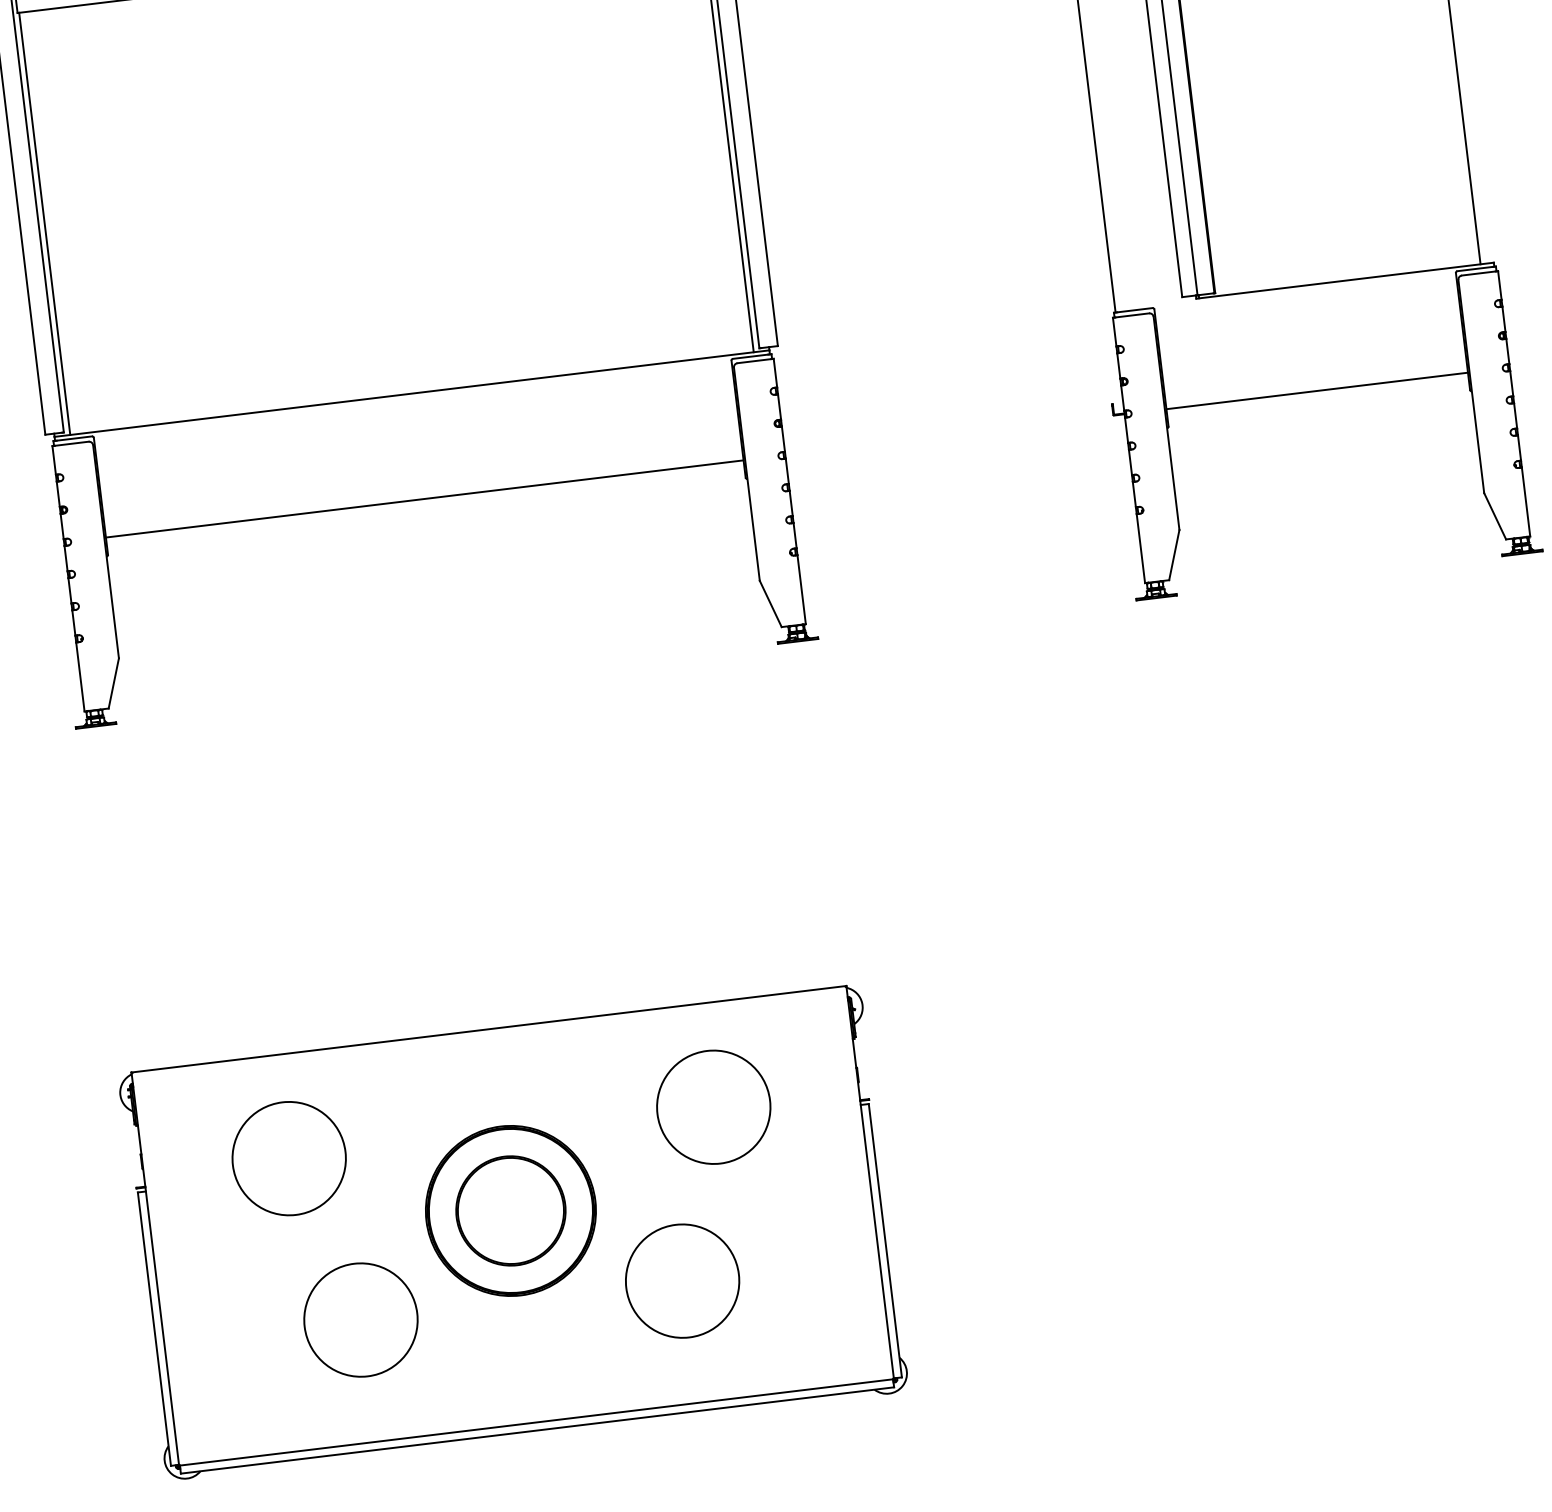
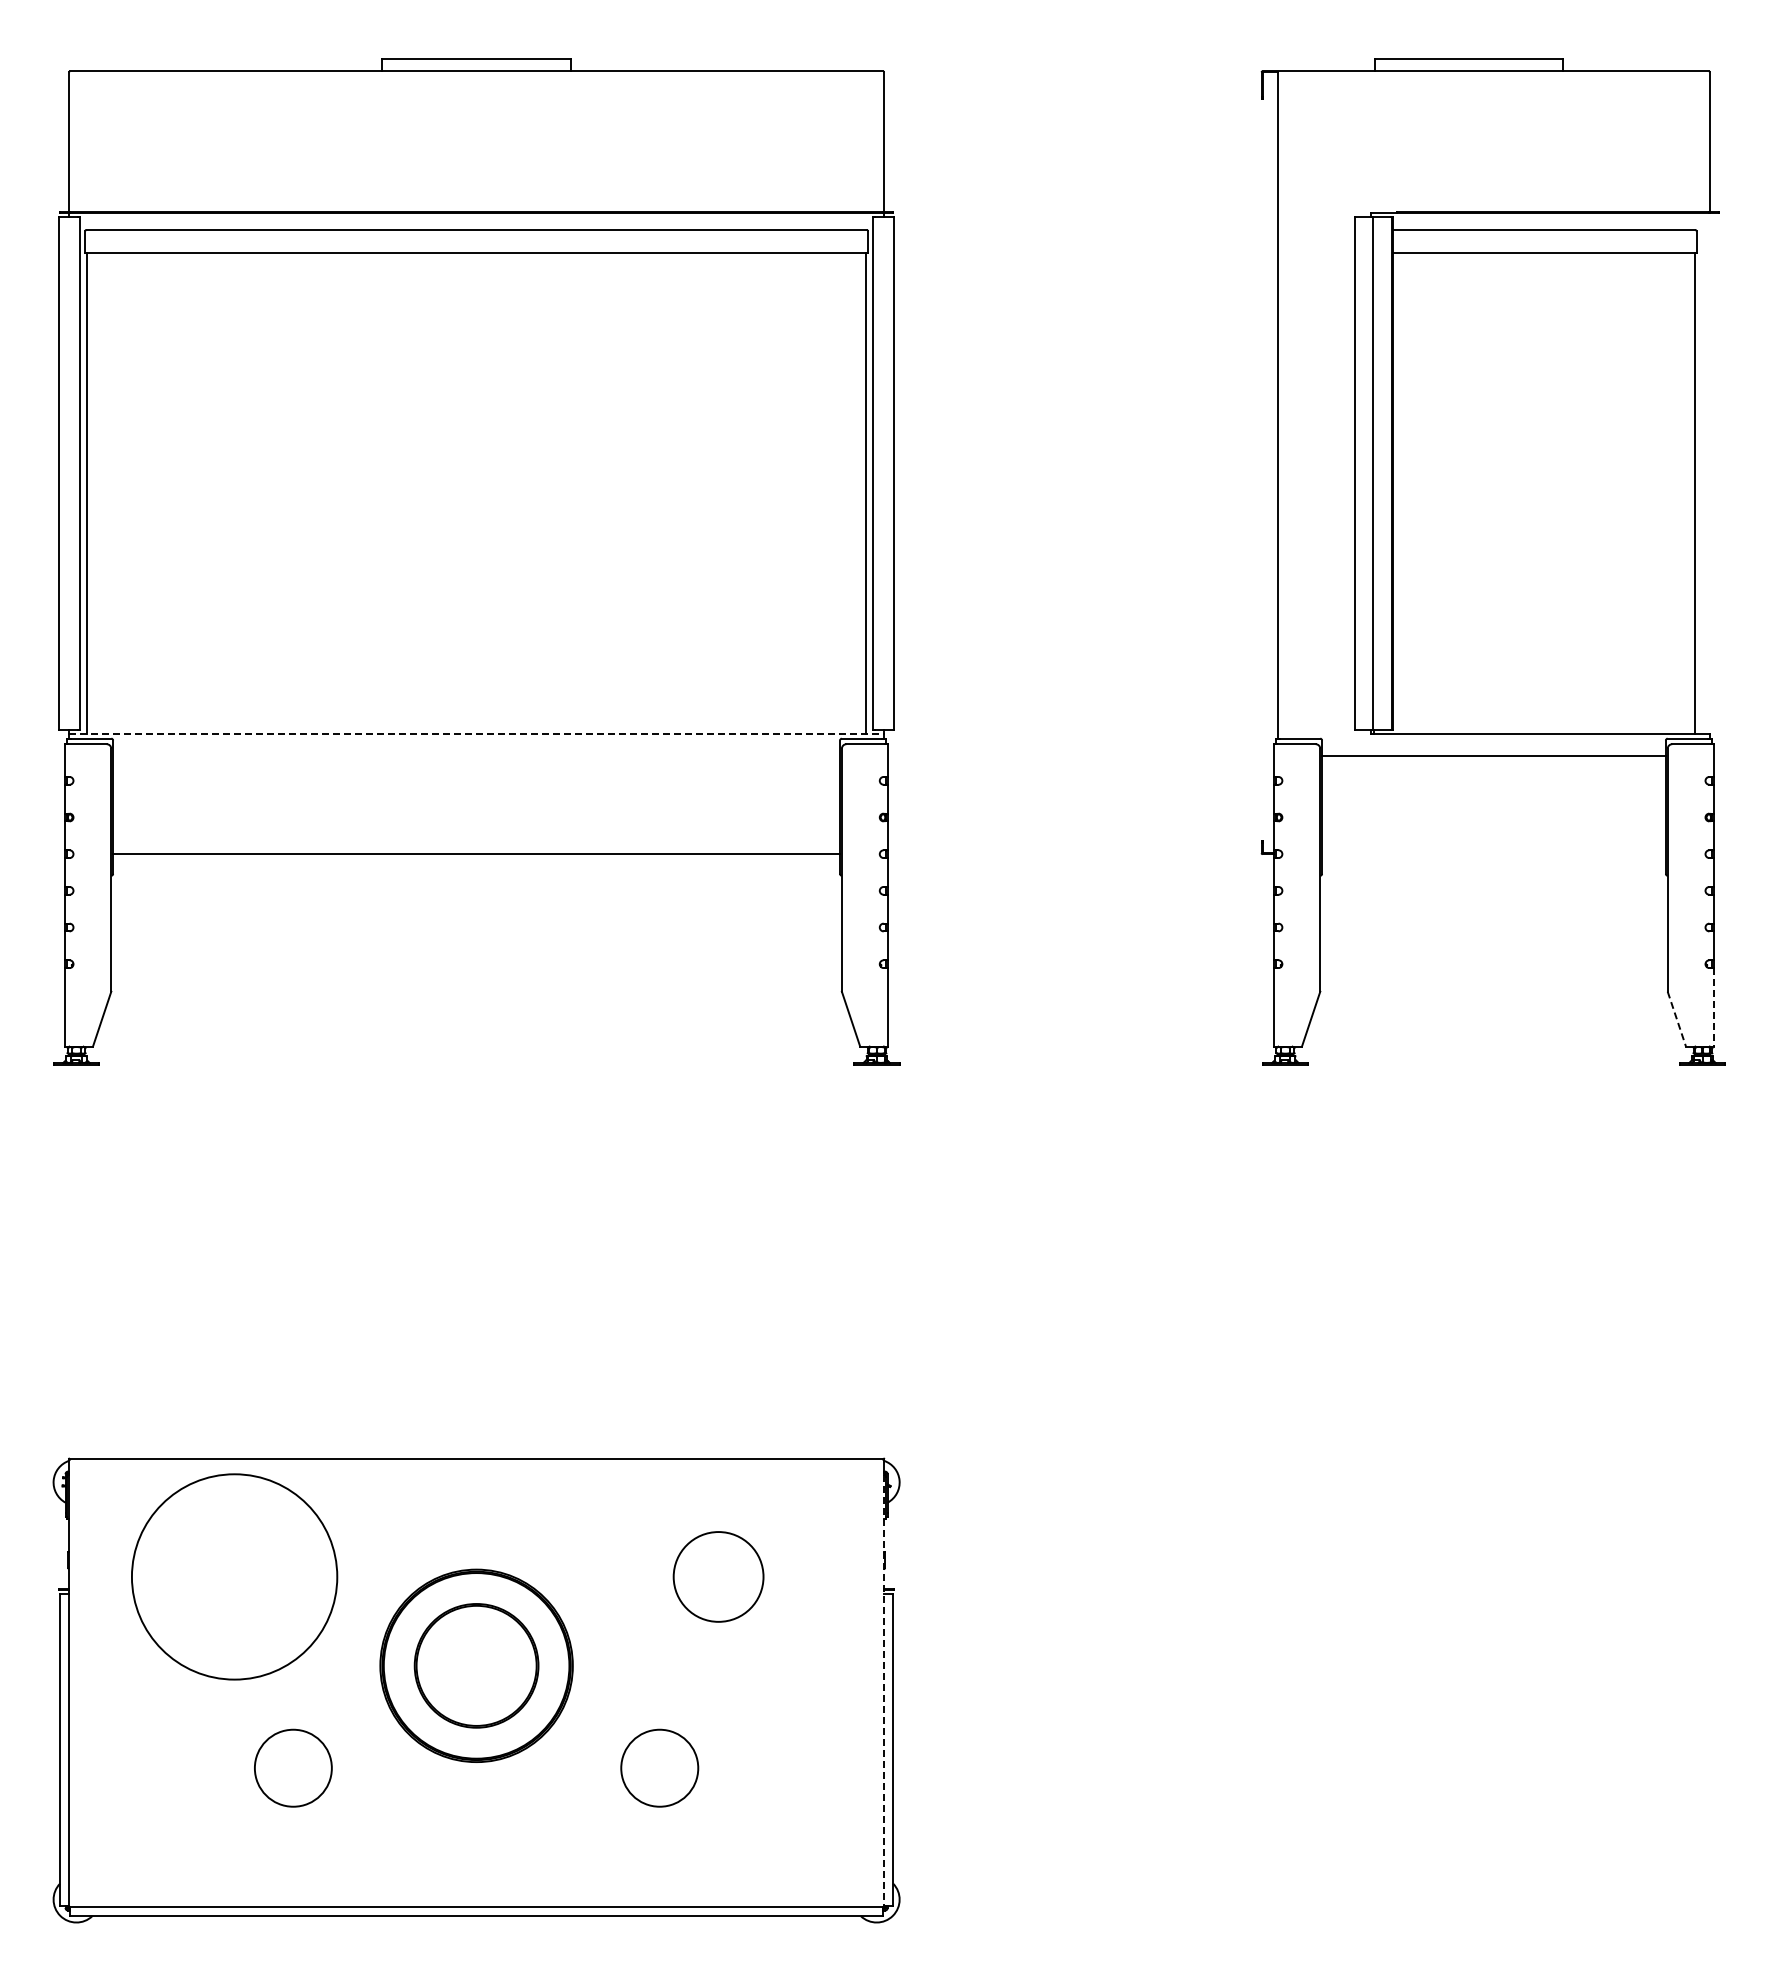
line: (1316, 391) -> (1493, 756), moved
line: (412, 393) -> (477, 734), solid -> dashed
line: (1526, 502) -> (1713, 1007), solid -> dashed
line: (1494, 516) -> (1676, 1019), solid -> dashed
circle: (713, 1106) -> (718, 1576), size x0.7
circle: (289, 1158) -> (234, 1576), size x1.6
line: (871, 1190) -> (884, 1691), solid -> dashed
circle: (682, 1281) -> (659, 1768), size x0.6
circle: (361, 1320) -> (293, 1768), size x0.6

